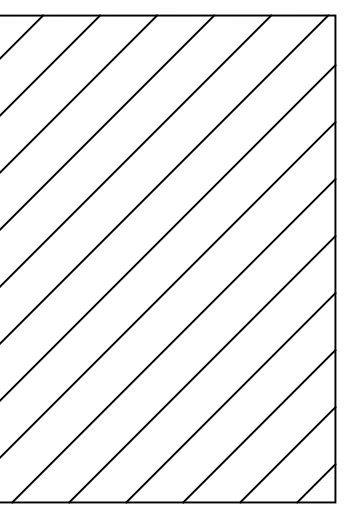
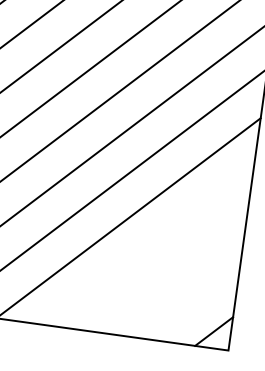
line: (230, 397) -> (149, 246), removed
line: (259, 426) -> (171, 275), removed
line: (287, 454) -> (192, 302), removed

